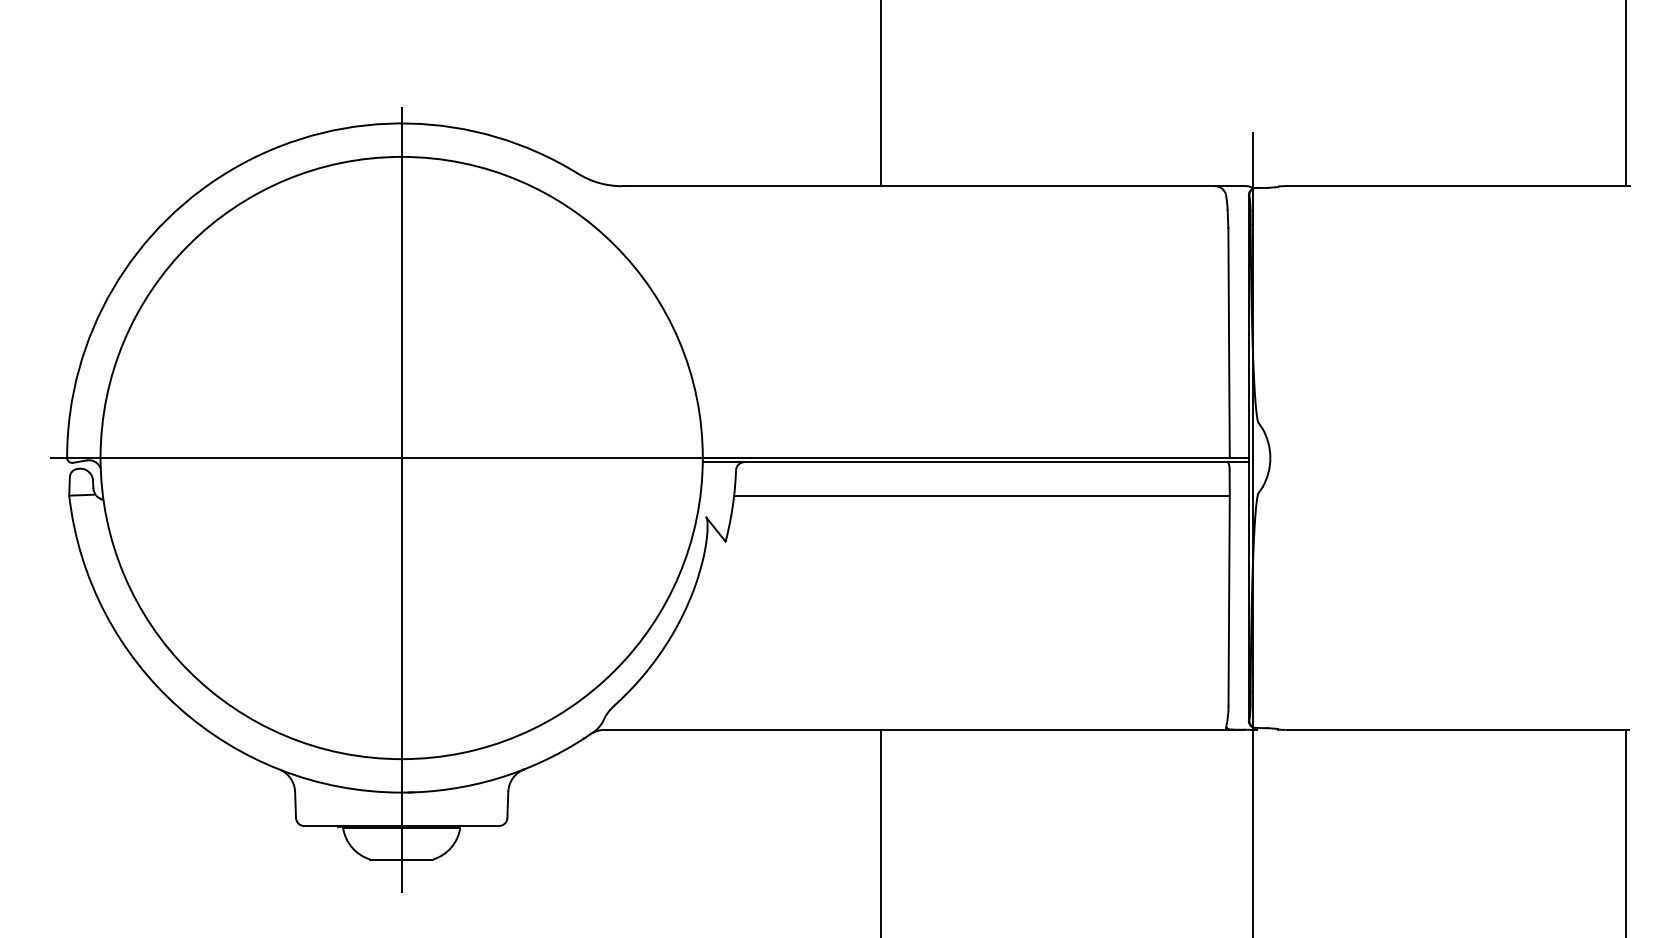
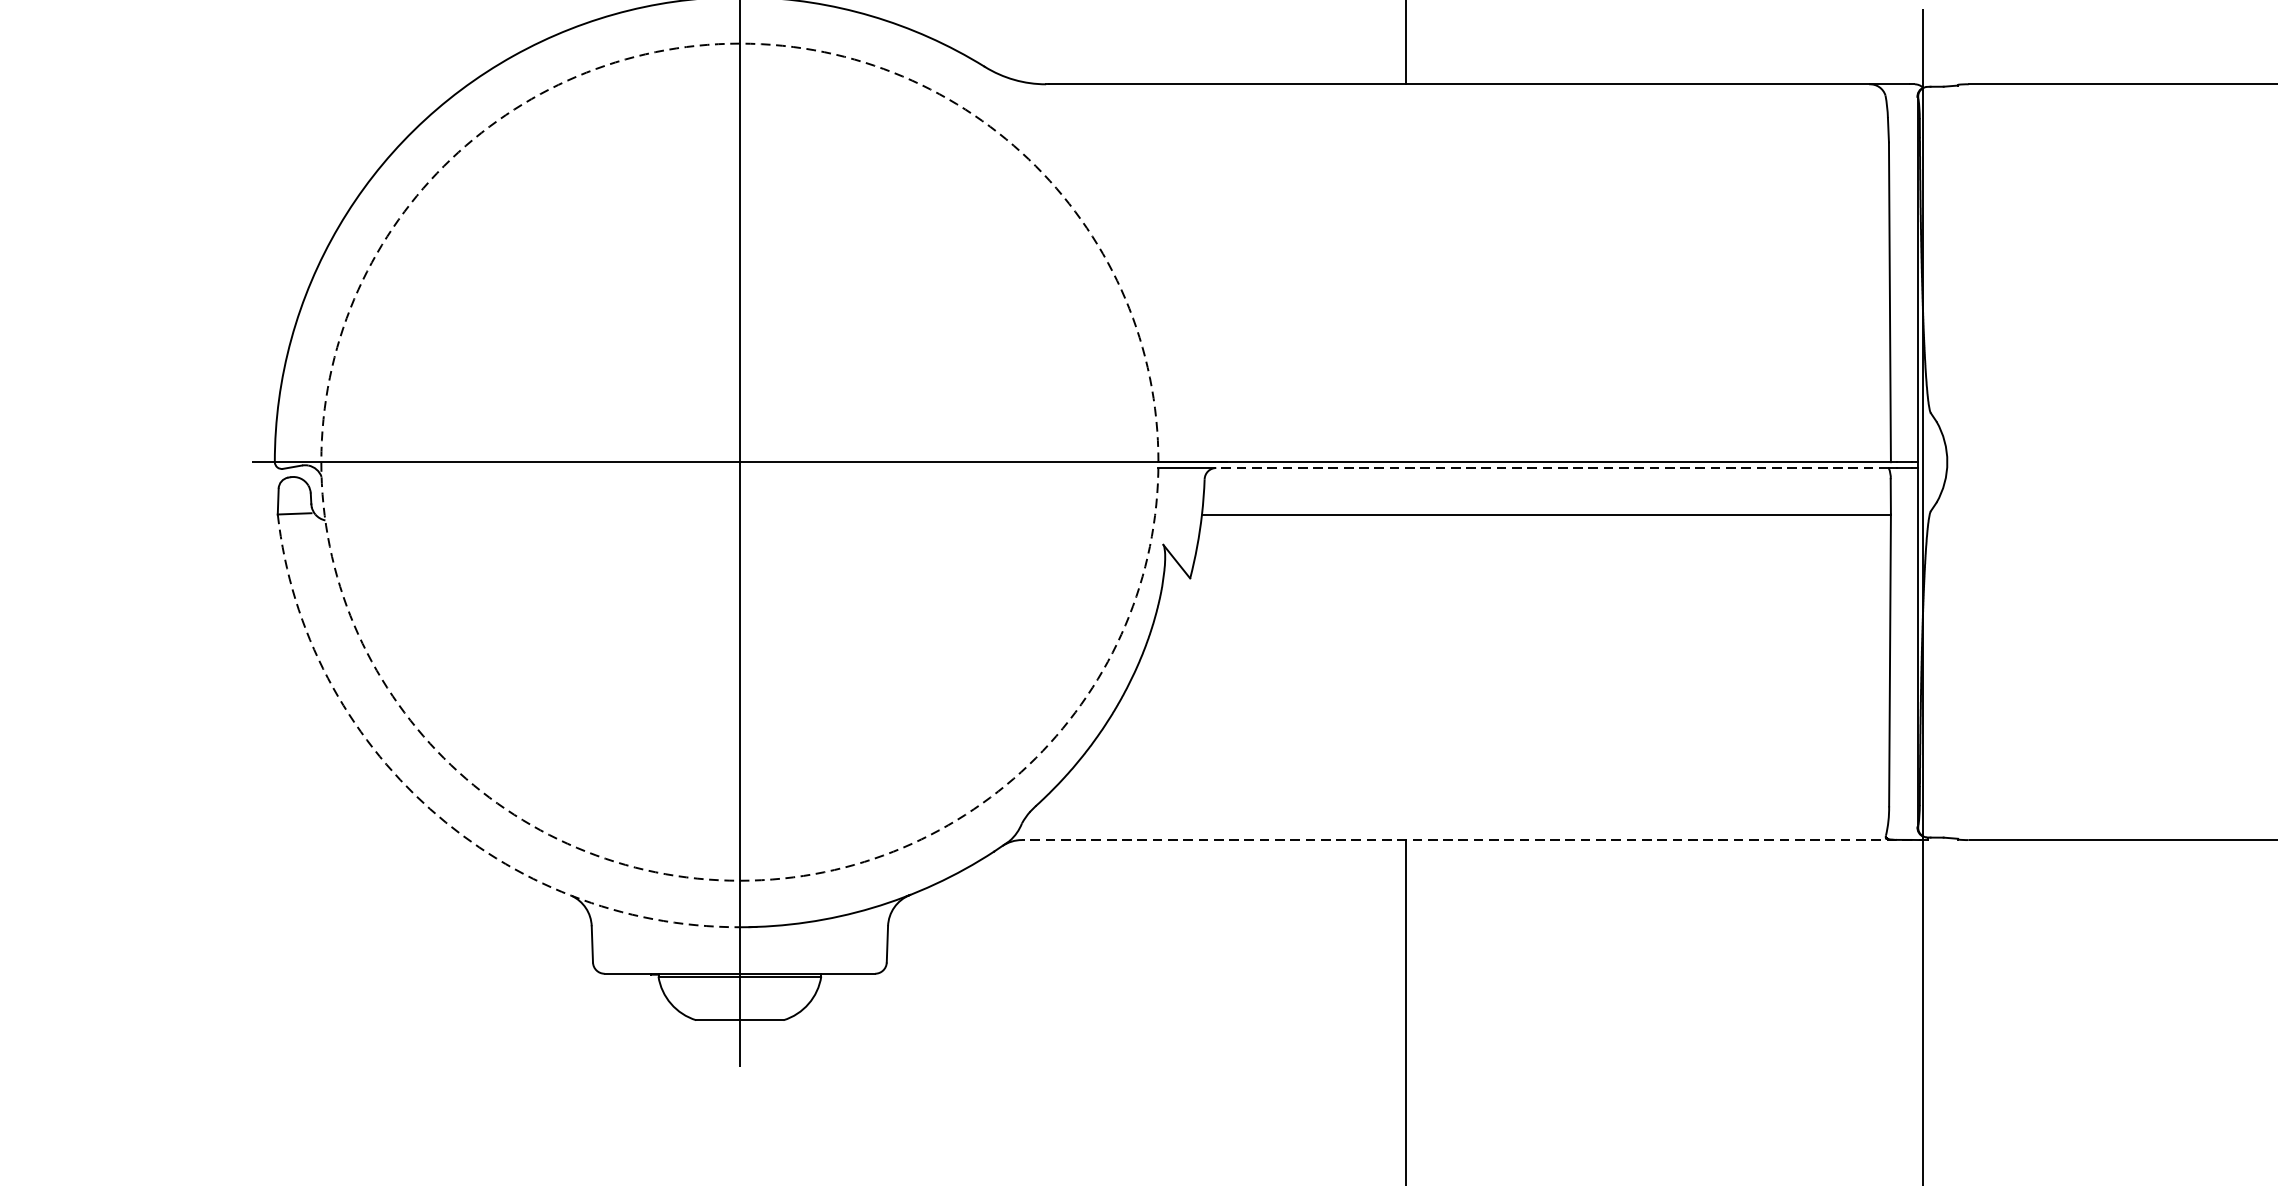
arc: (100, 458) -> (321, 462), solid -> dashed
line: (986, 462) -> (1552, 468), solid -> dashed
arc: (178, 707) -> (429, 808), solid -> dashed
line: (924, 729) -> (1466, 839), solid -> dashed

